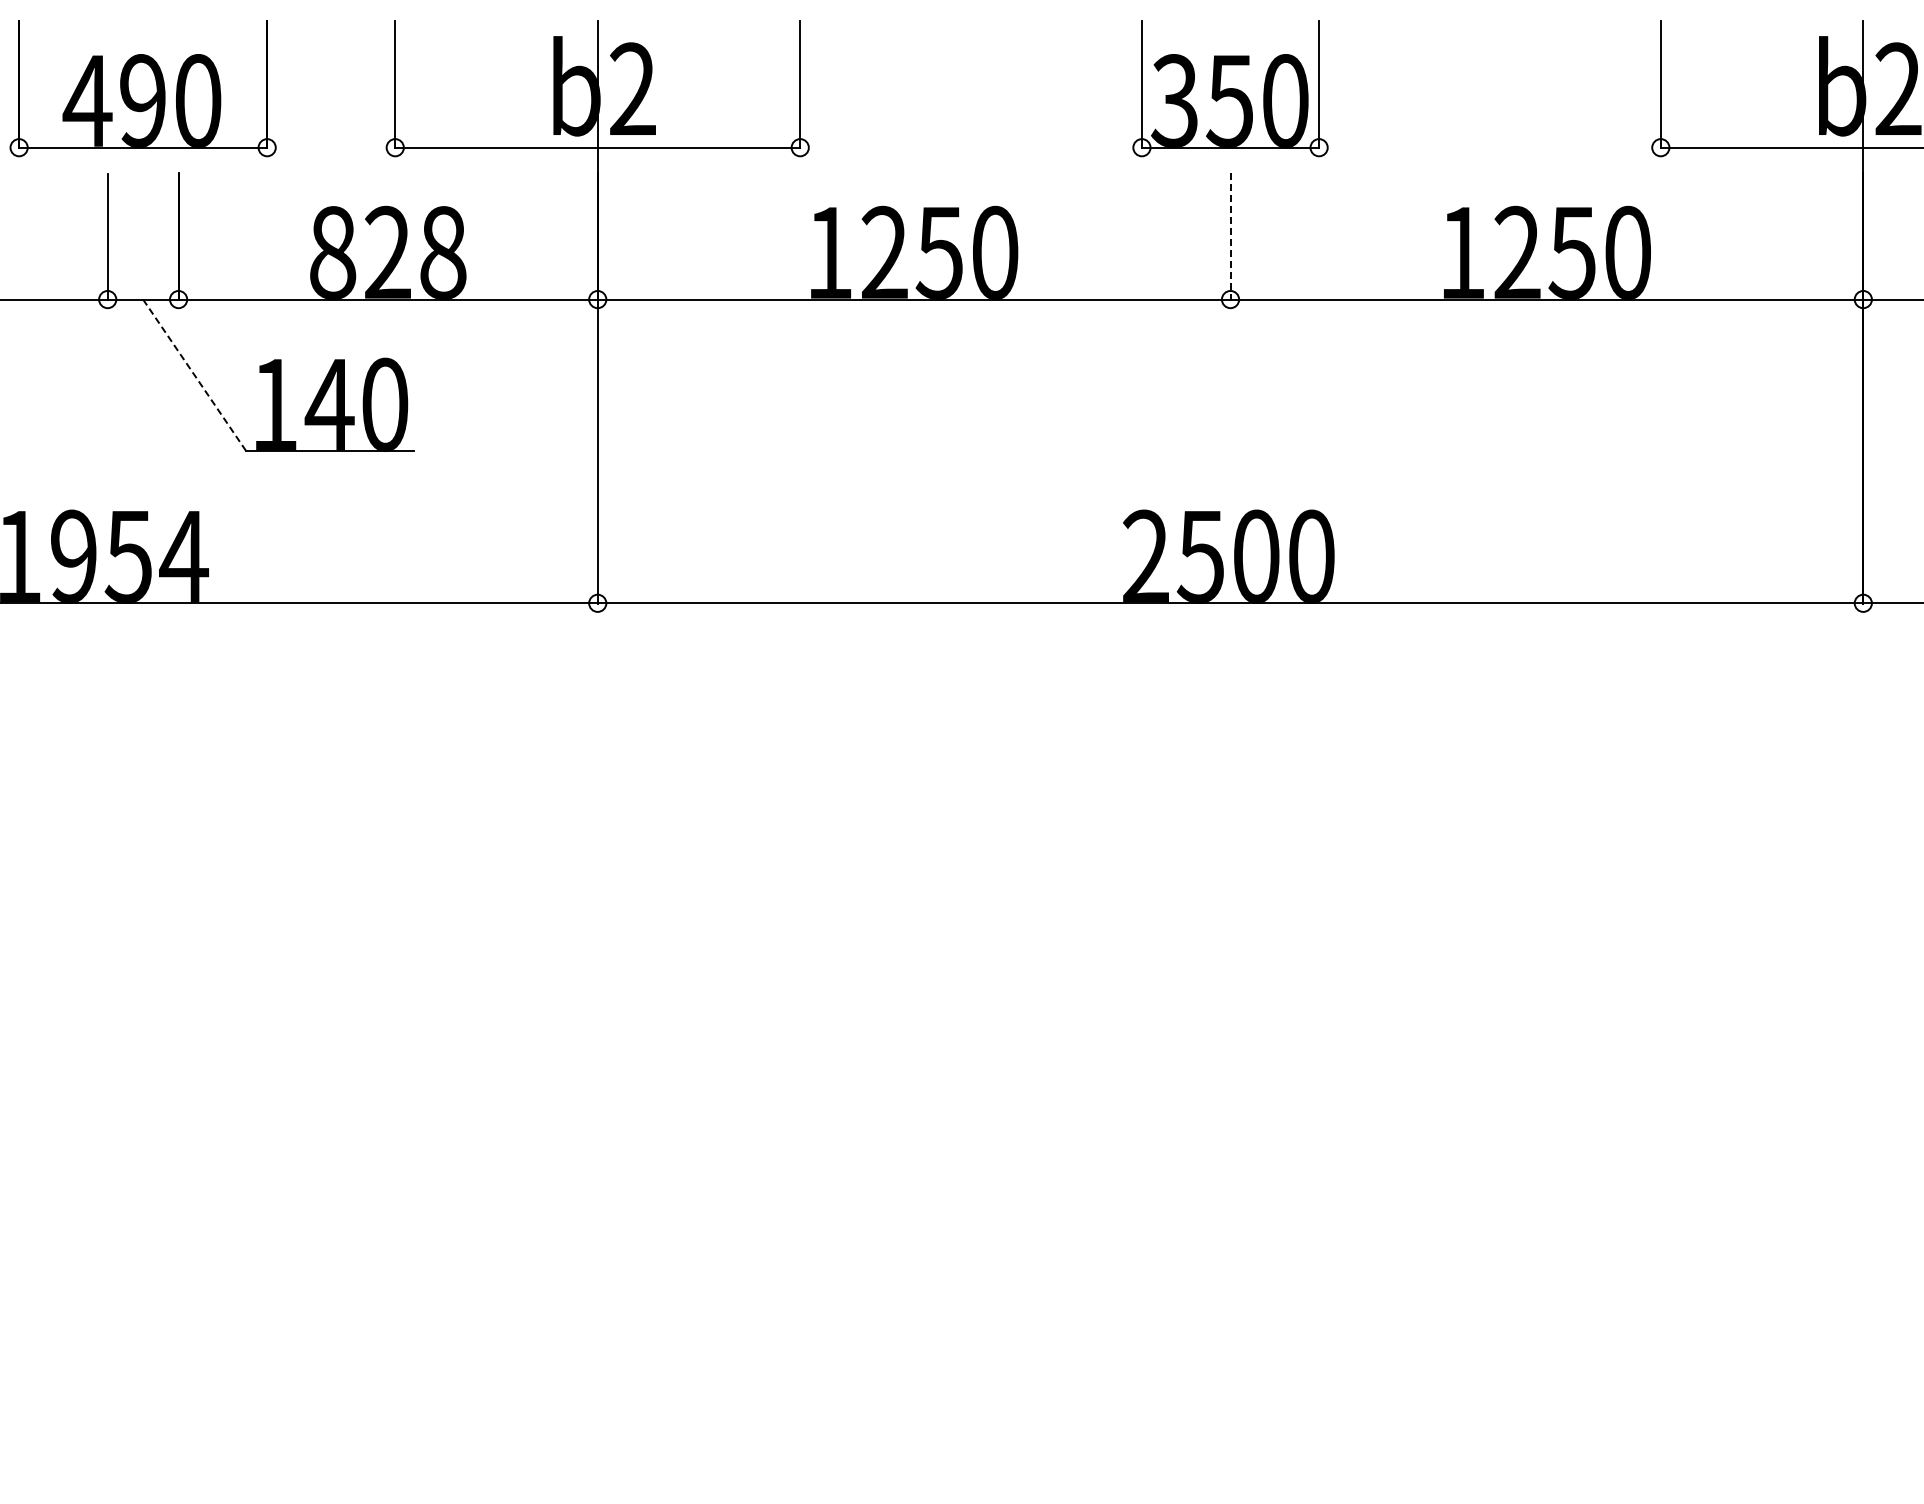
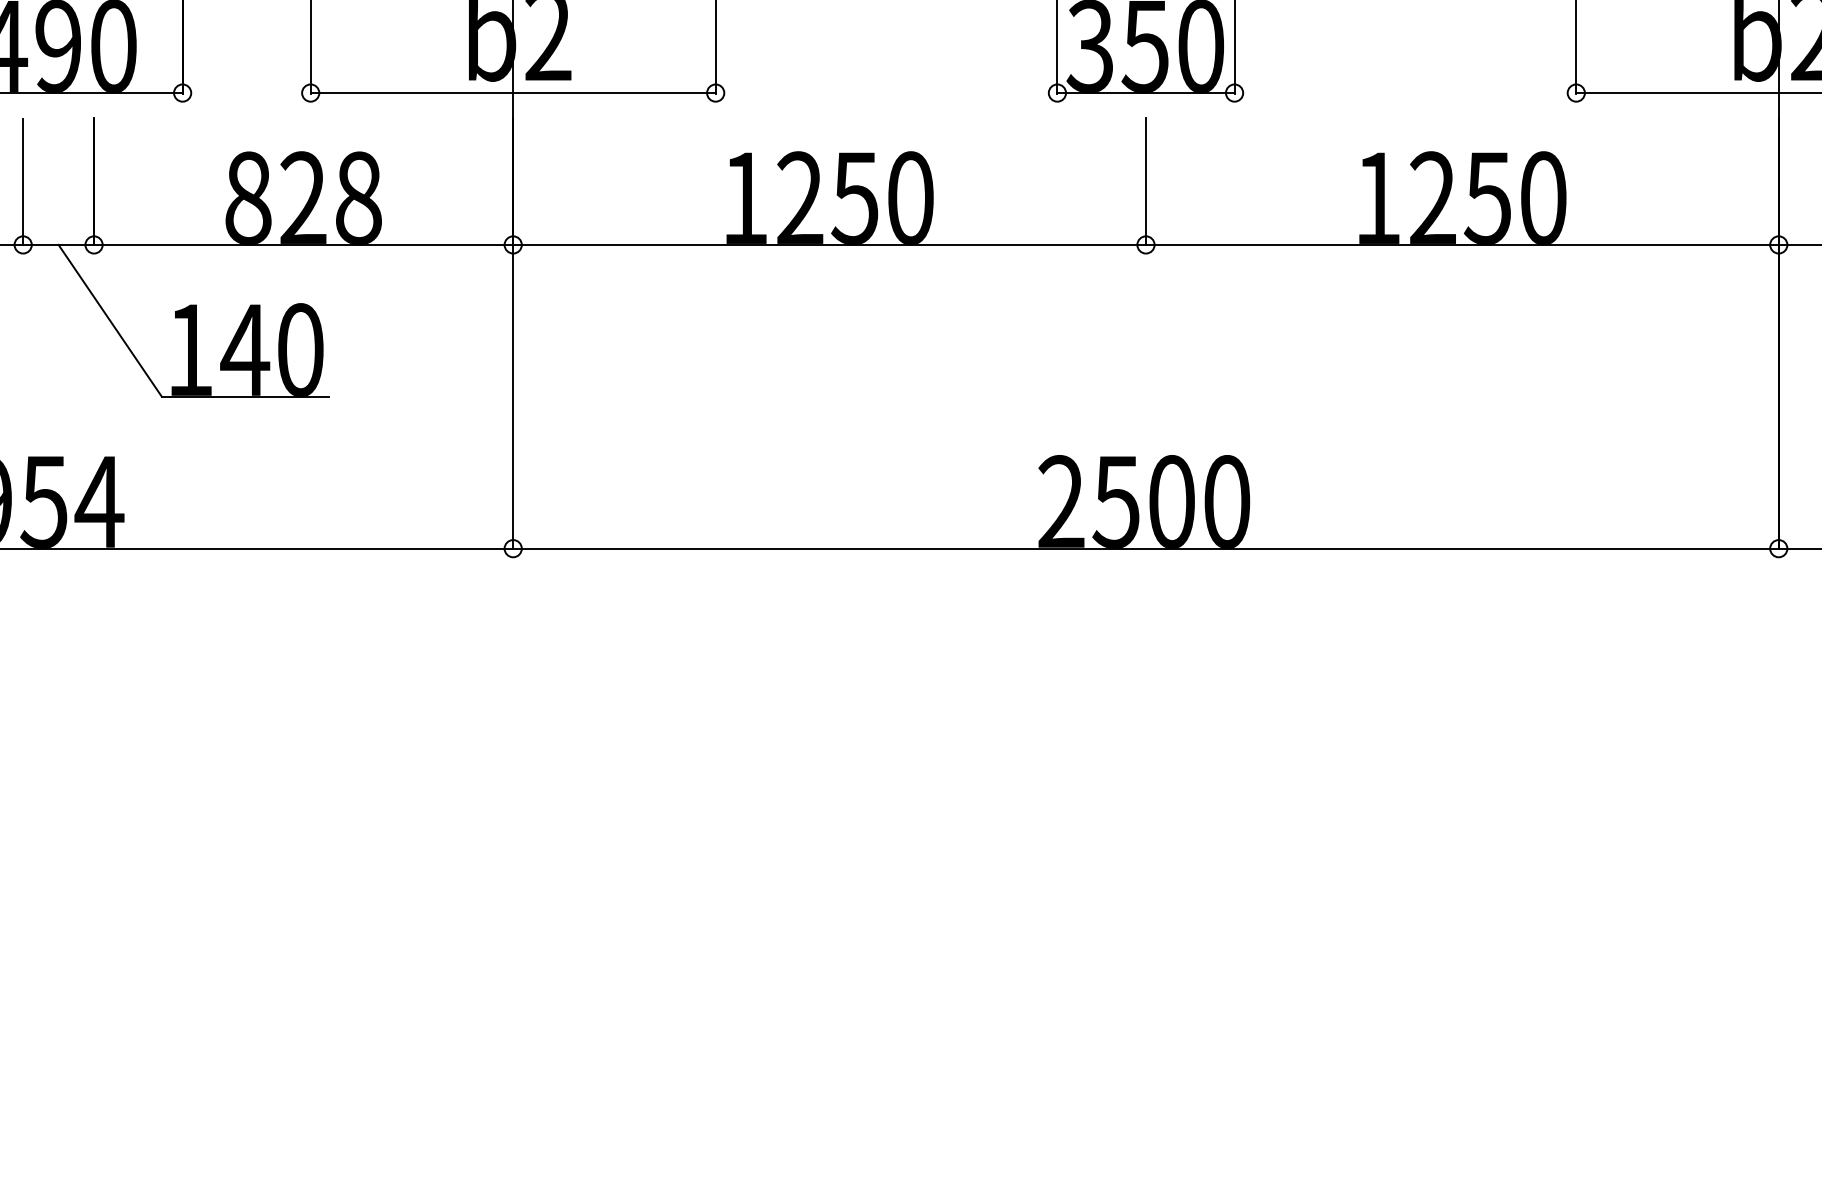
line: (1230, 236) -> (1145, 181), dashed -> solid
line: (194, 375) -> (109, 320), dashed -> solid

